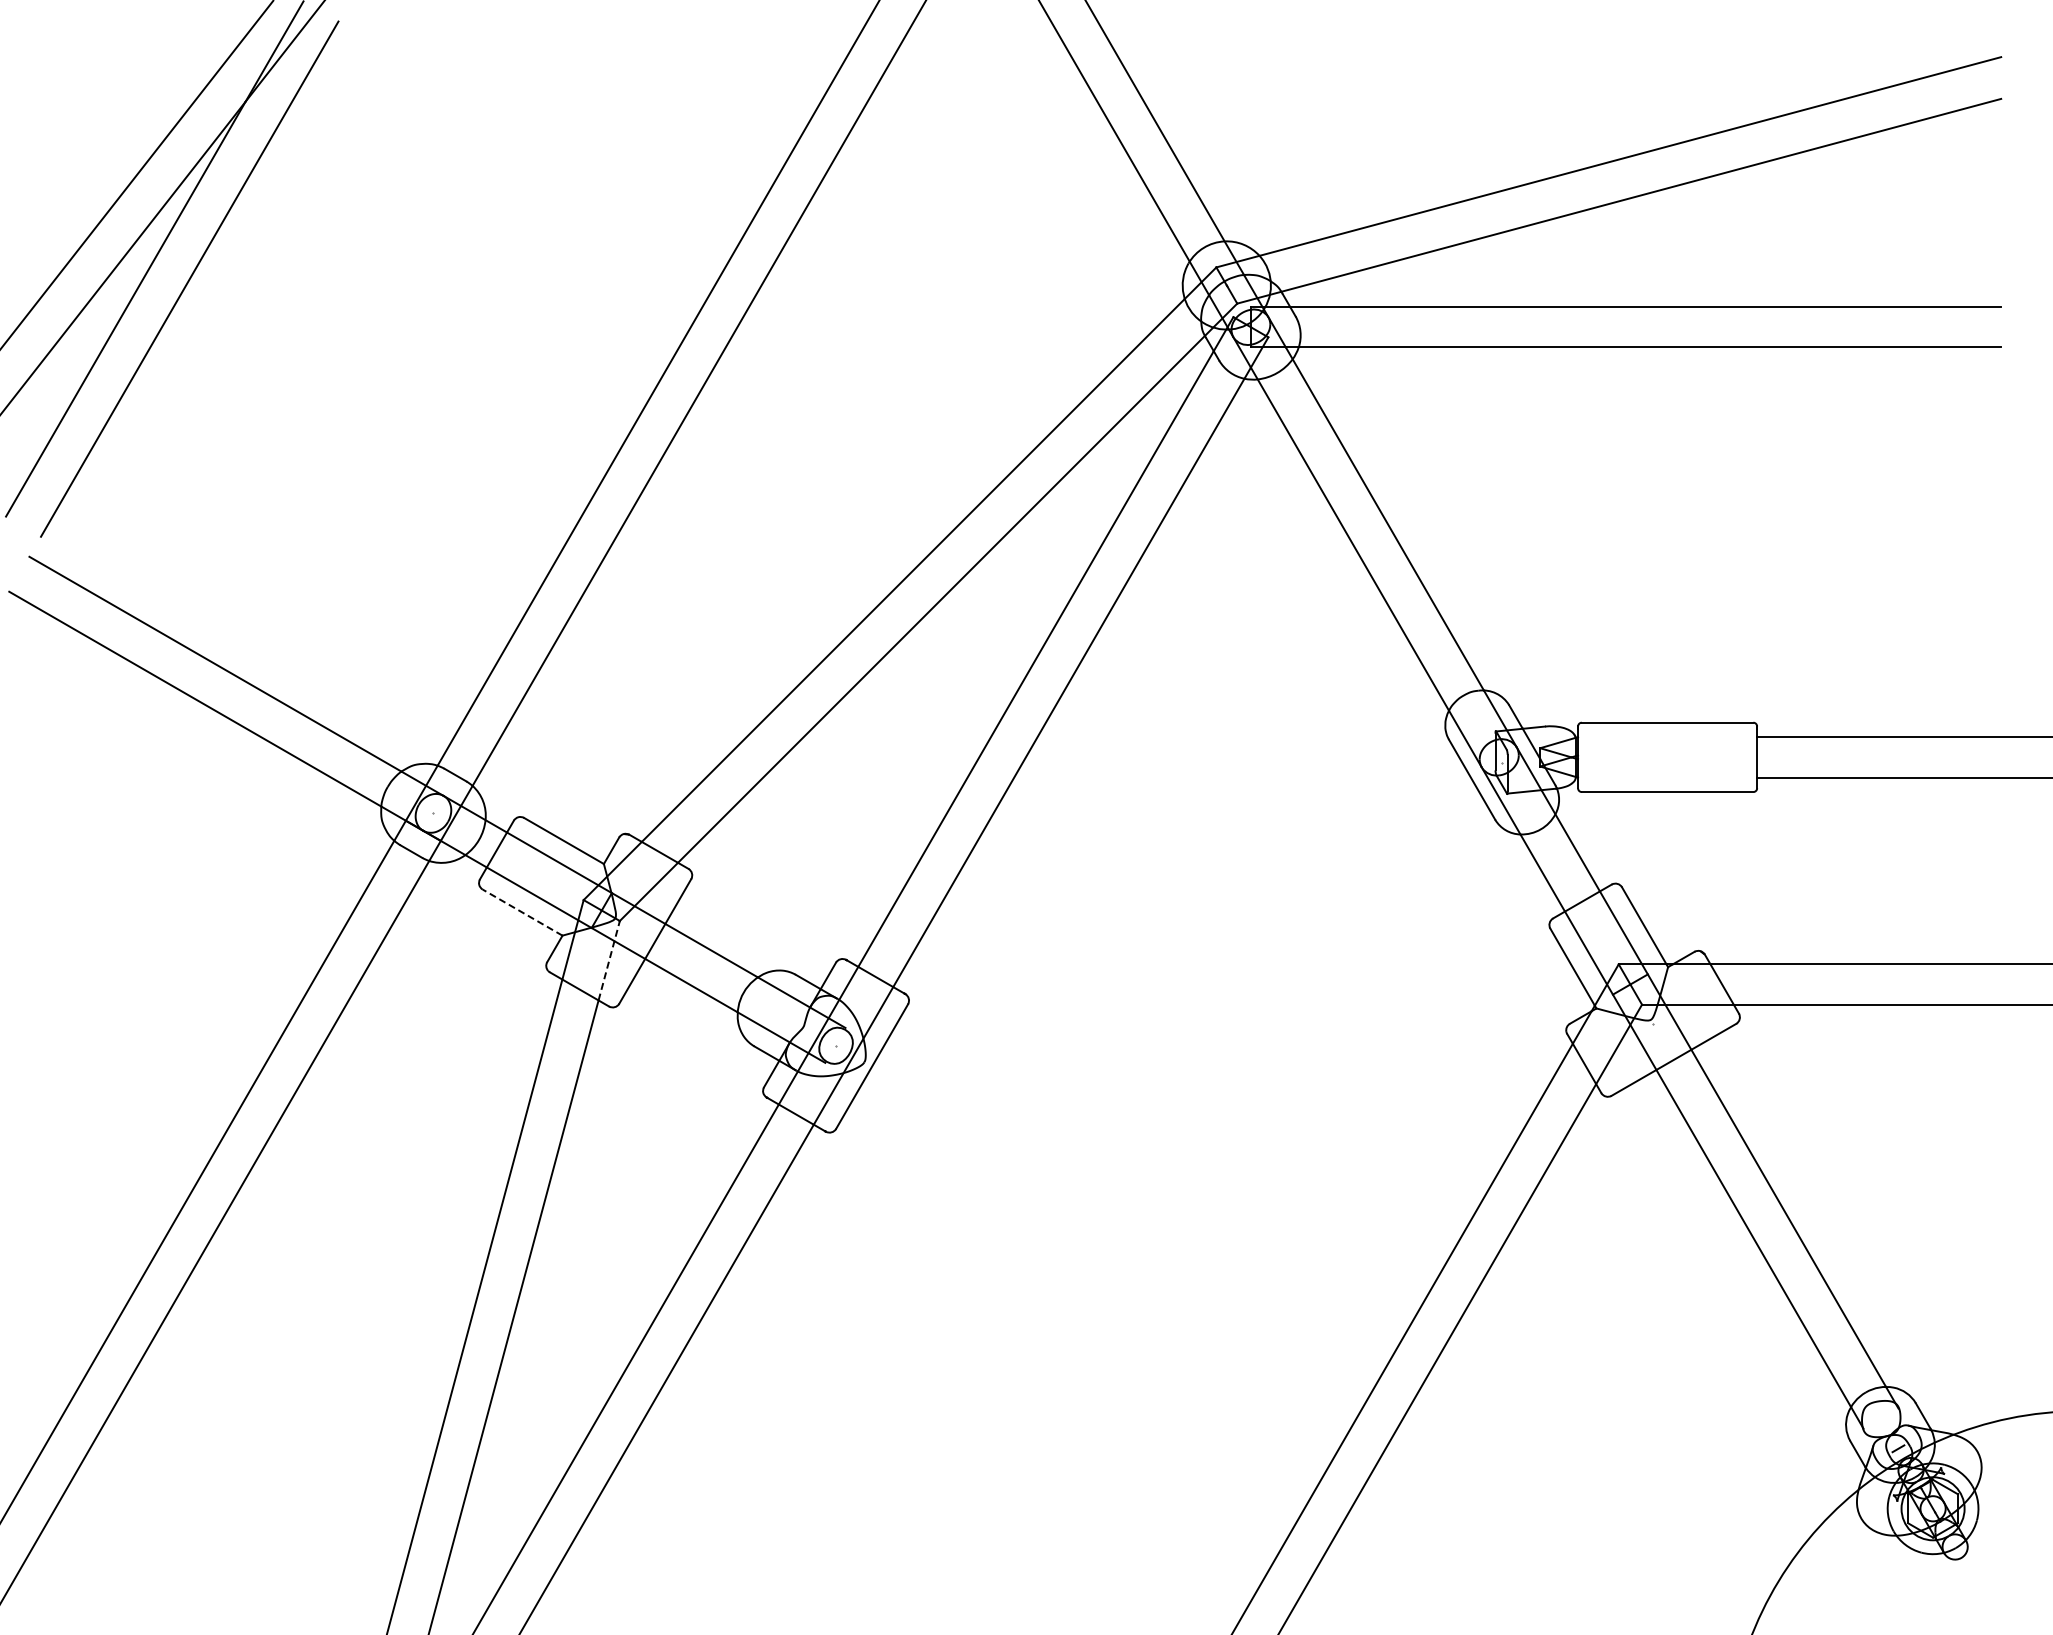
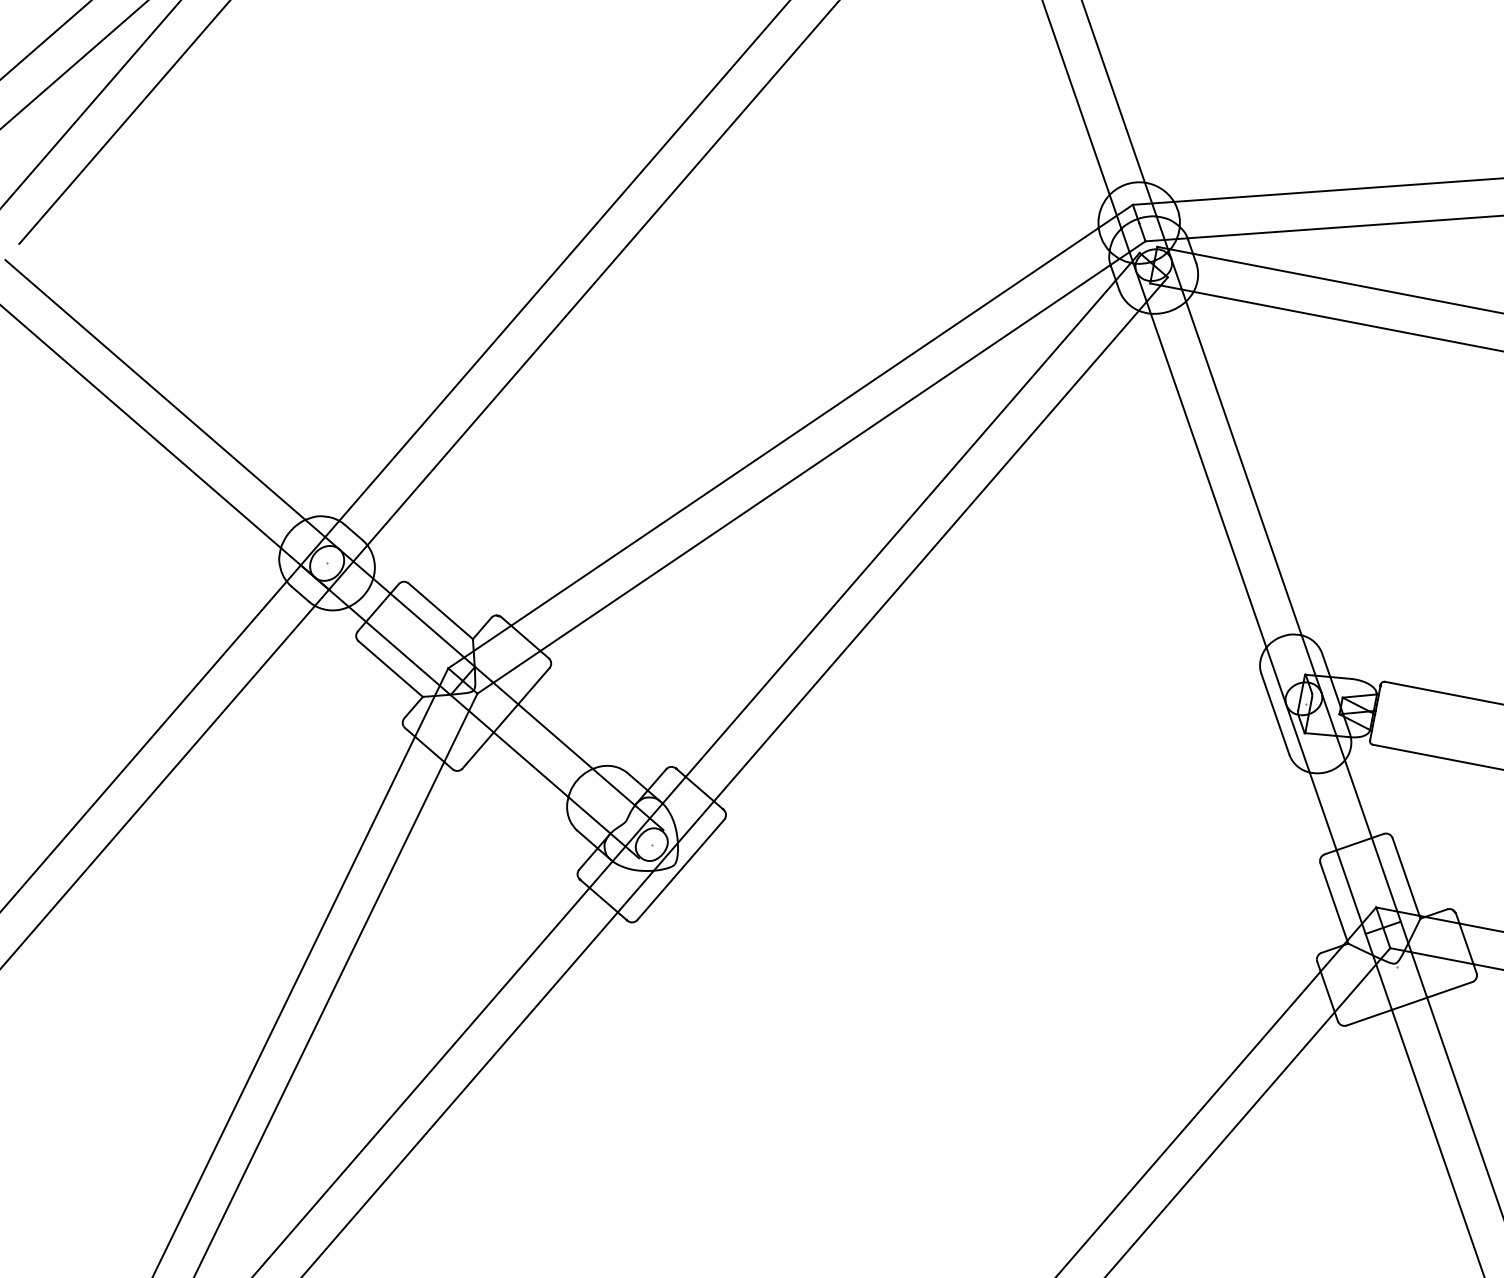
line: (522, 912) -> (390, 668), dashed -> solid
line: (609, 960) -> (461, 727), dashed -> solid

